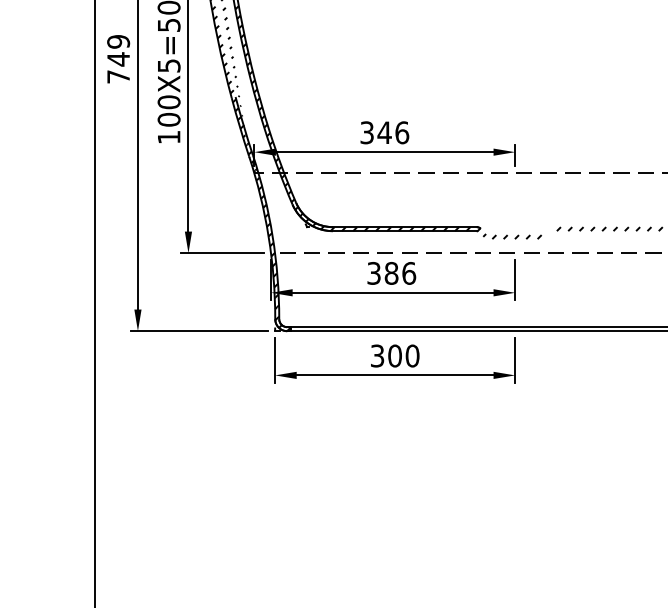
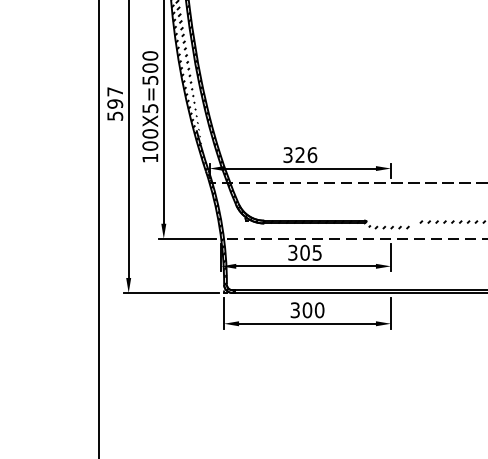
text: (118, 58) -> (115, 103), 749 -> 597
text: (385, 131) -> (300, 154), 346 -> 326
text: (400, 272) -> (311, 252), 386 -> 305

